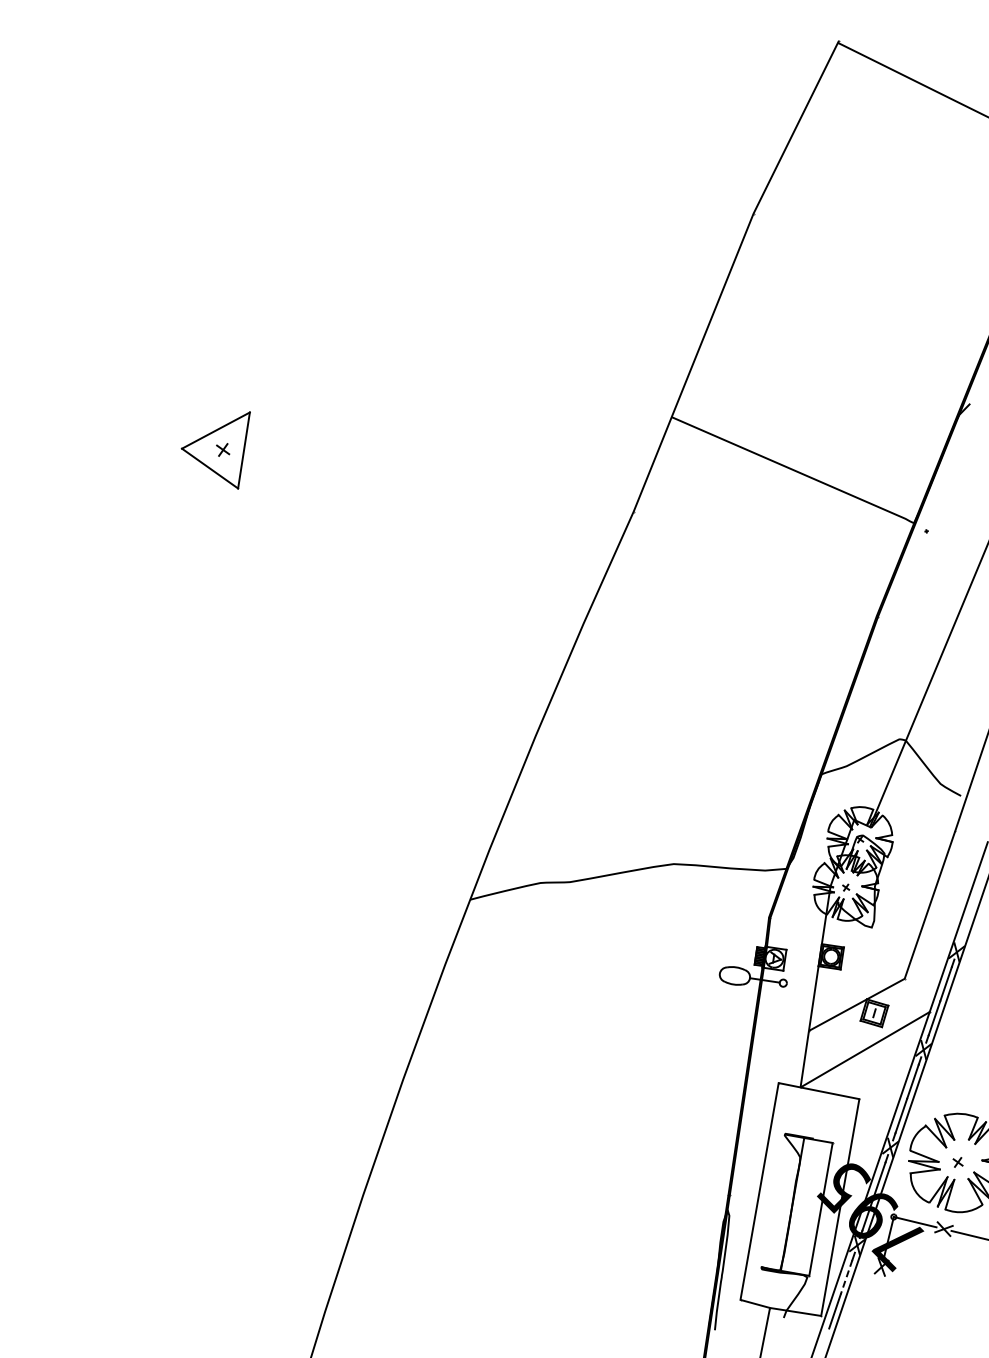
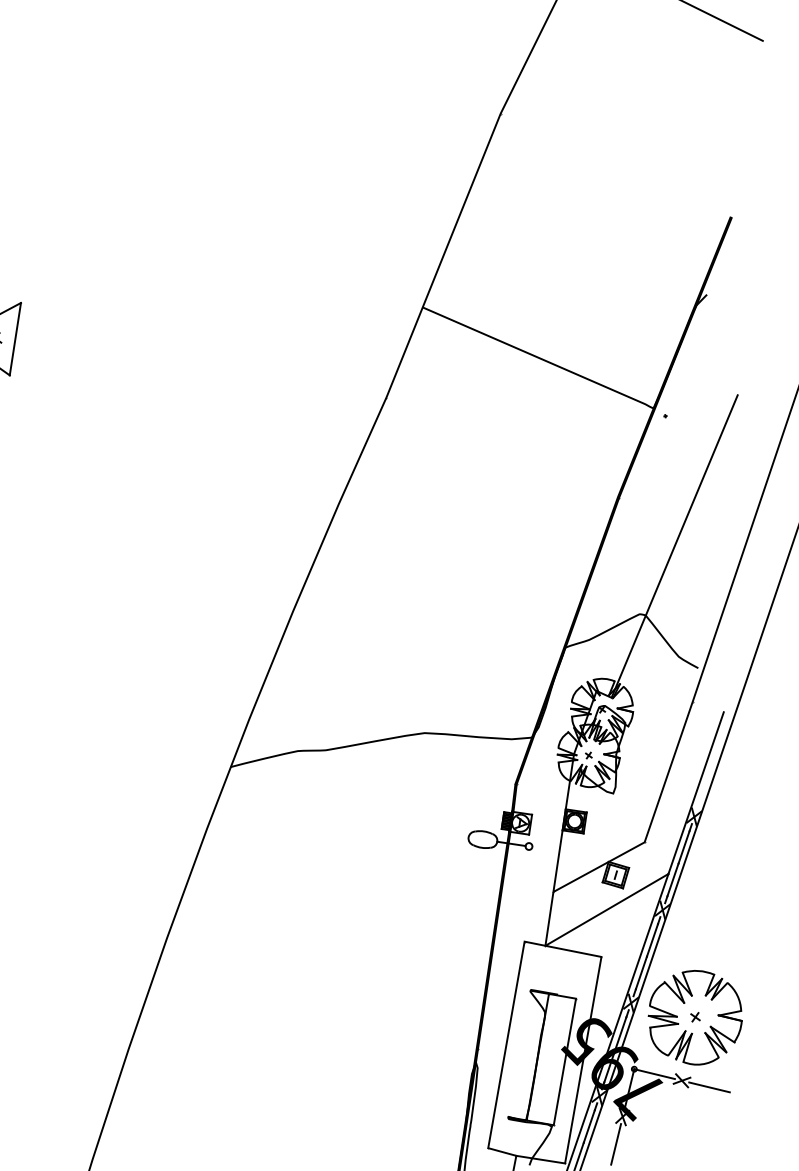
line: (846, 1277) -> (589, 1126), dashed -> solid
line: (874, 1295) -> (615, 1143), added

